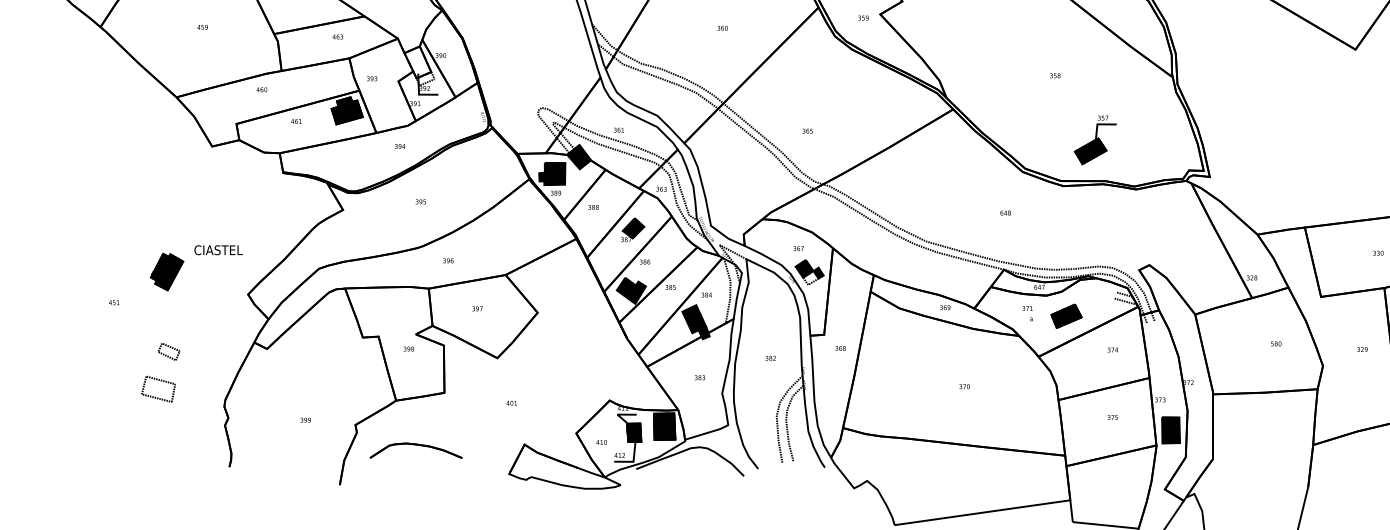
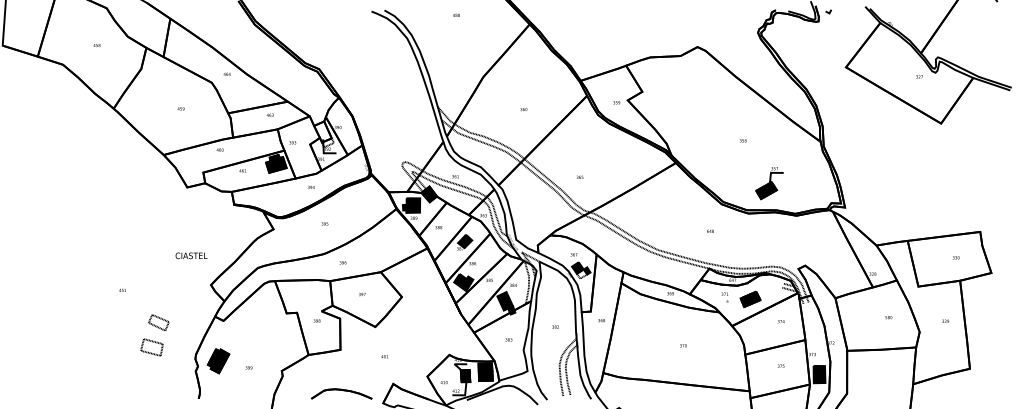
part: (166, 272) -> (218, 361), moved
part: (168, 351) -> (158, 322), size x1.43
part: (415, 449) -> (341, 393), moved

